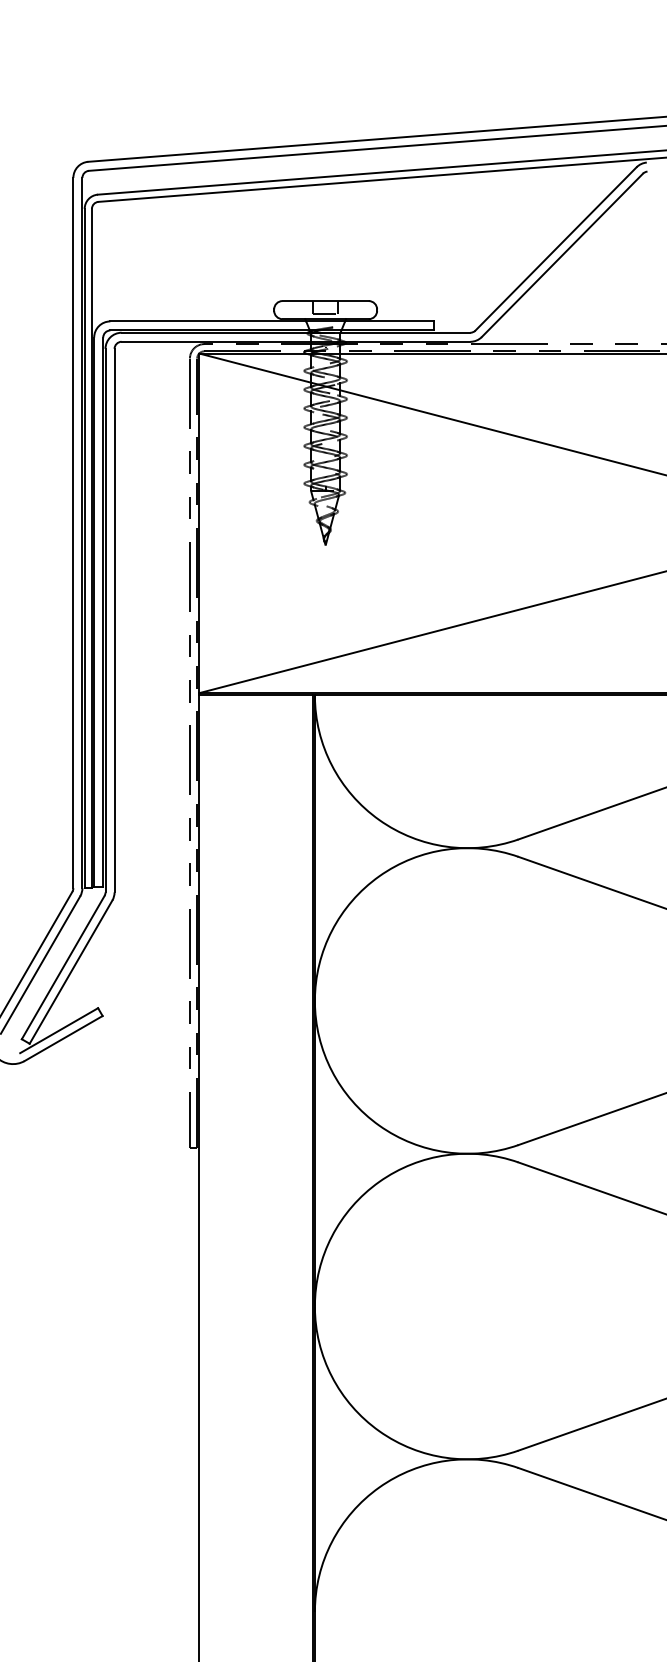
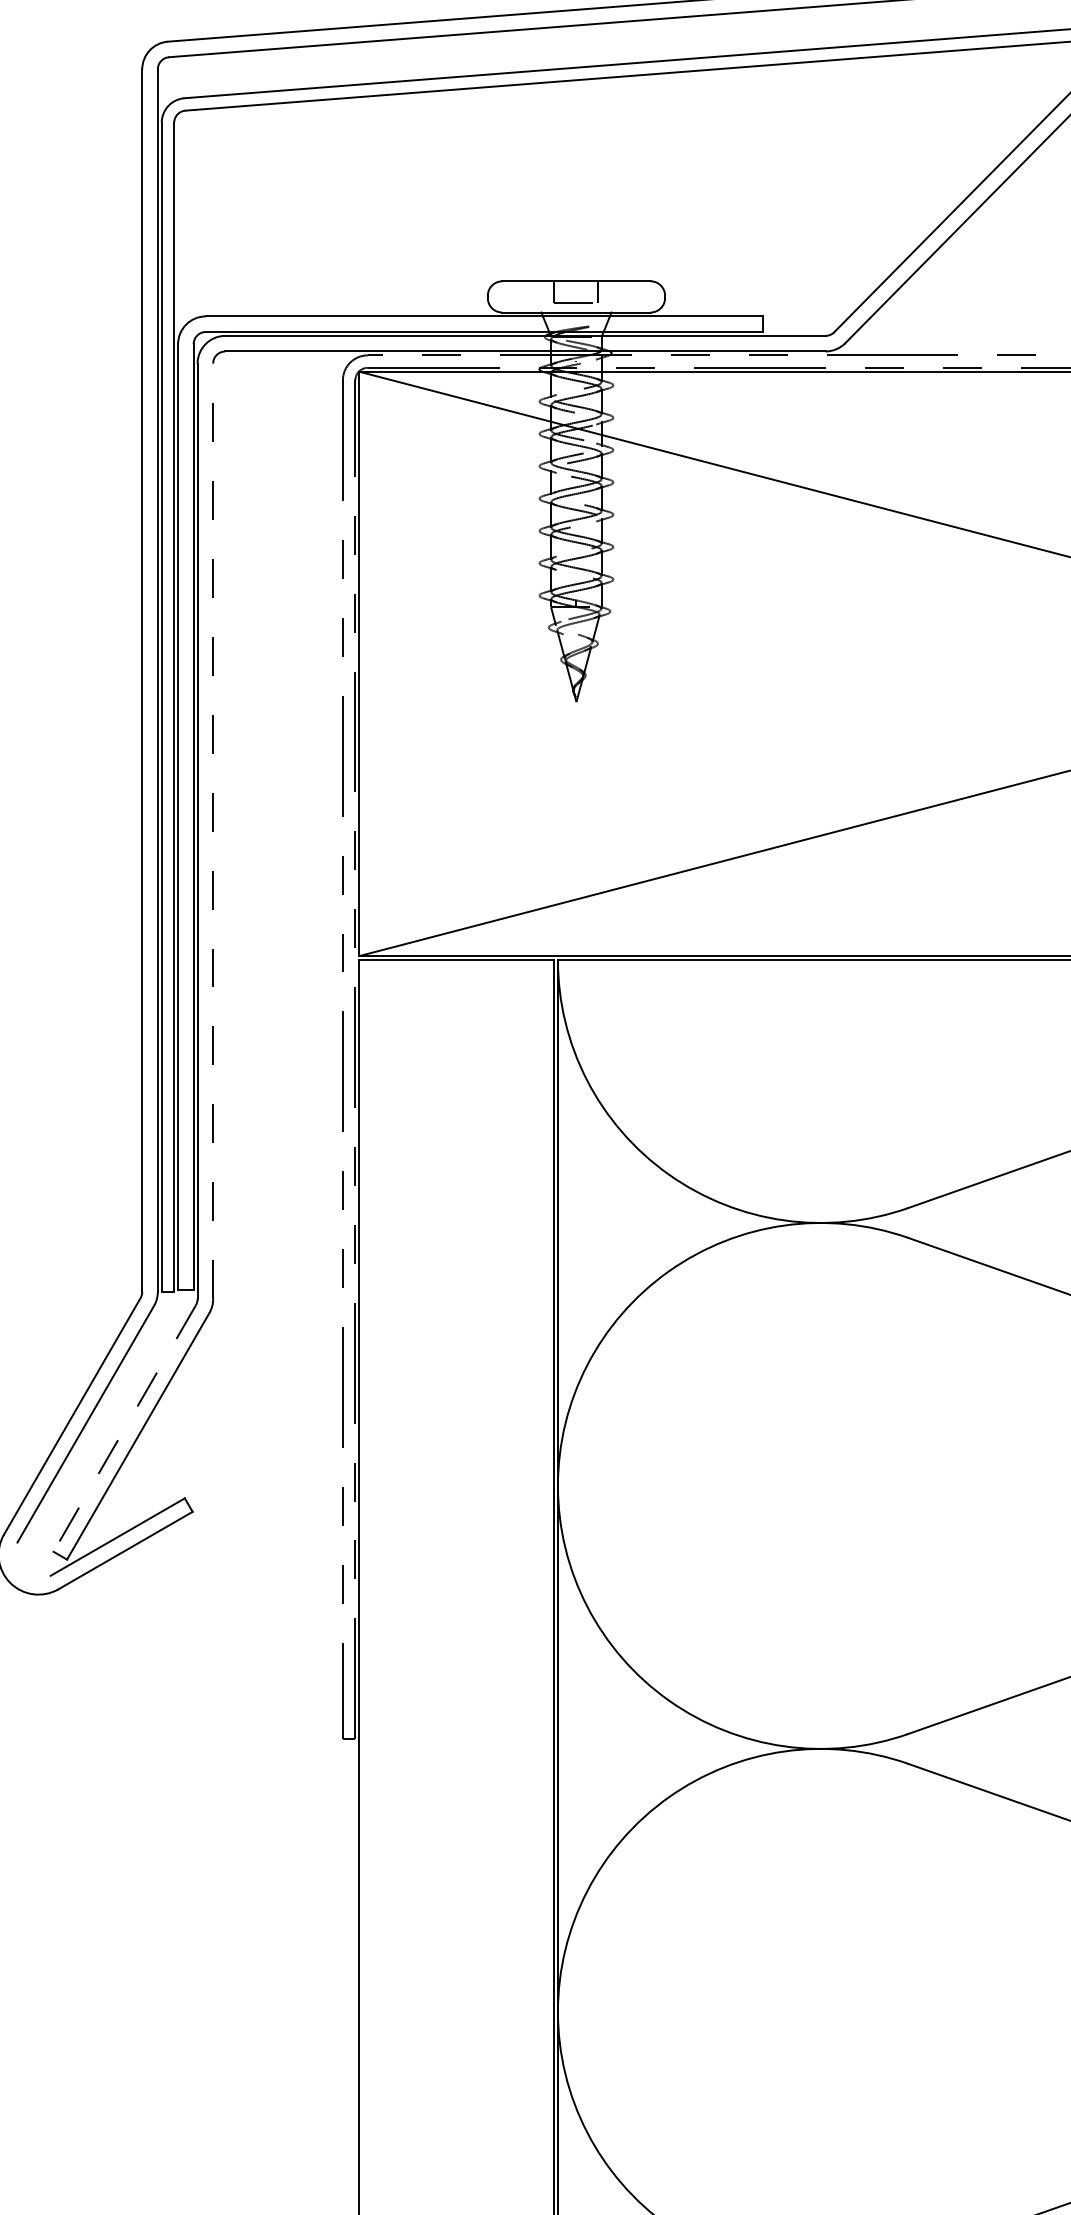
line: (114, 620) -> (213, 831), solid -> dashed
line: (63, 967) -> (125, 1428), solid -> dashed

